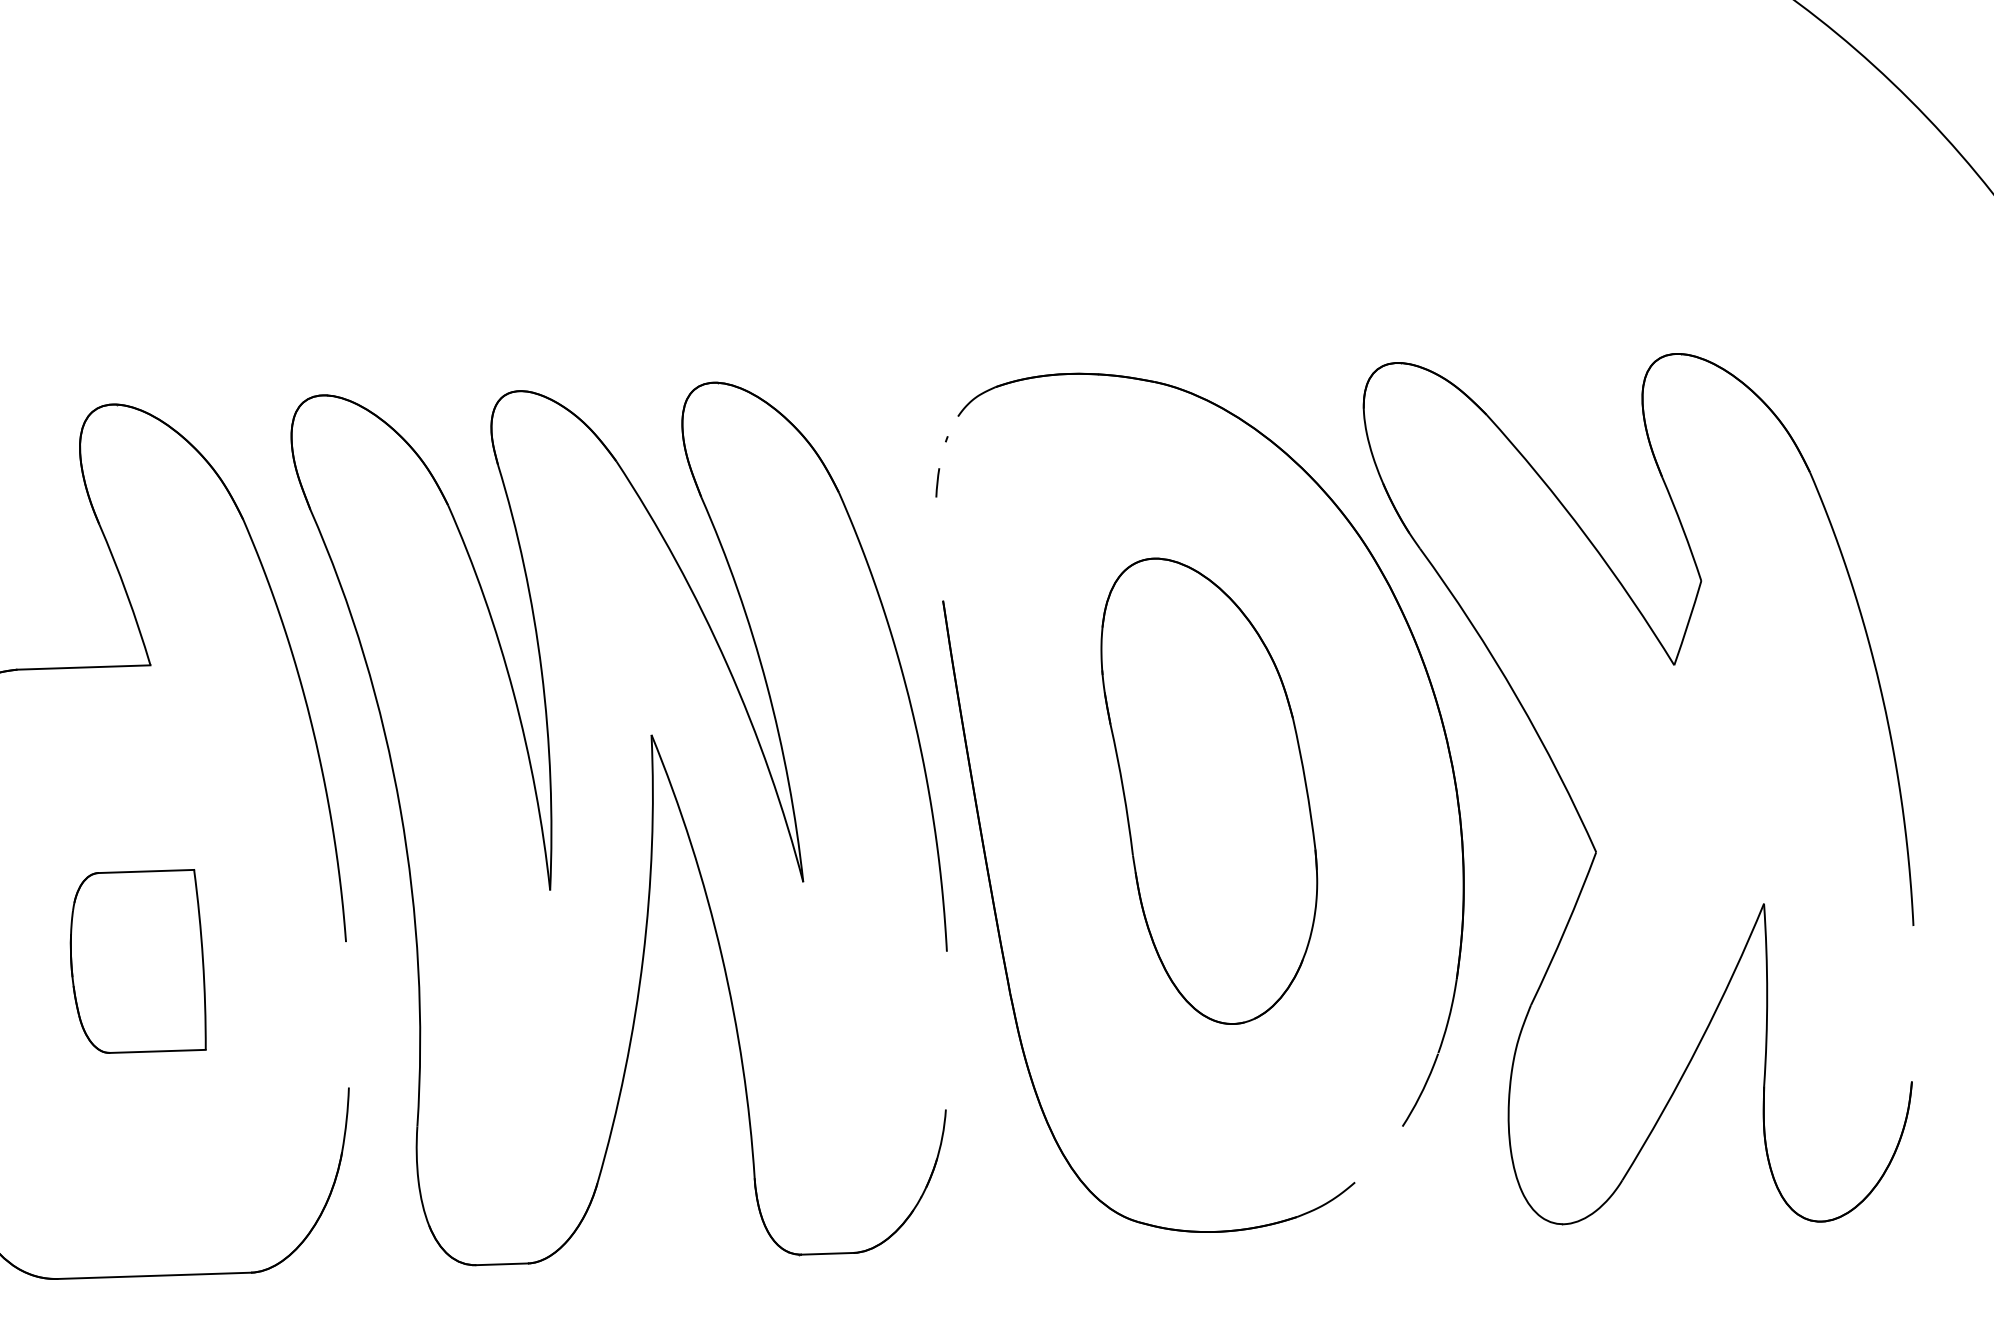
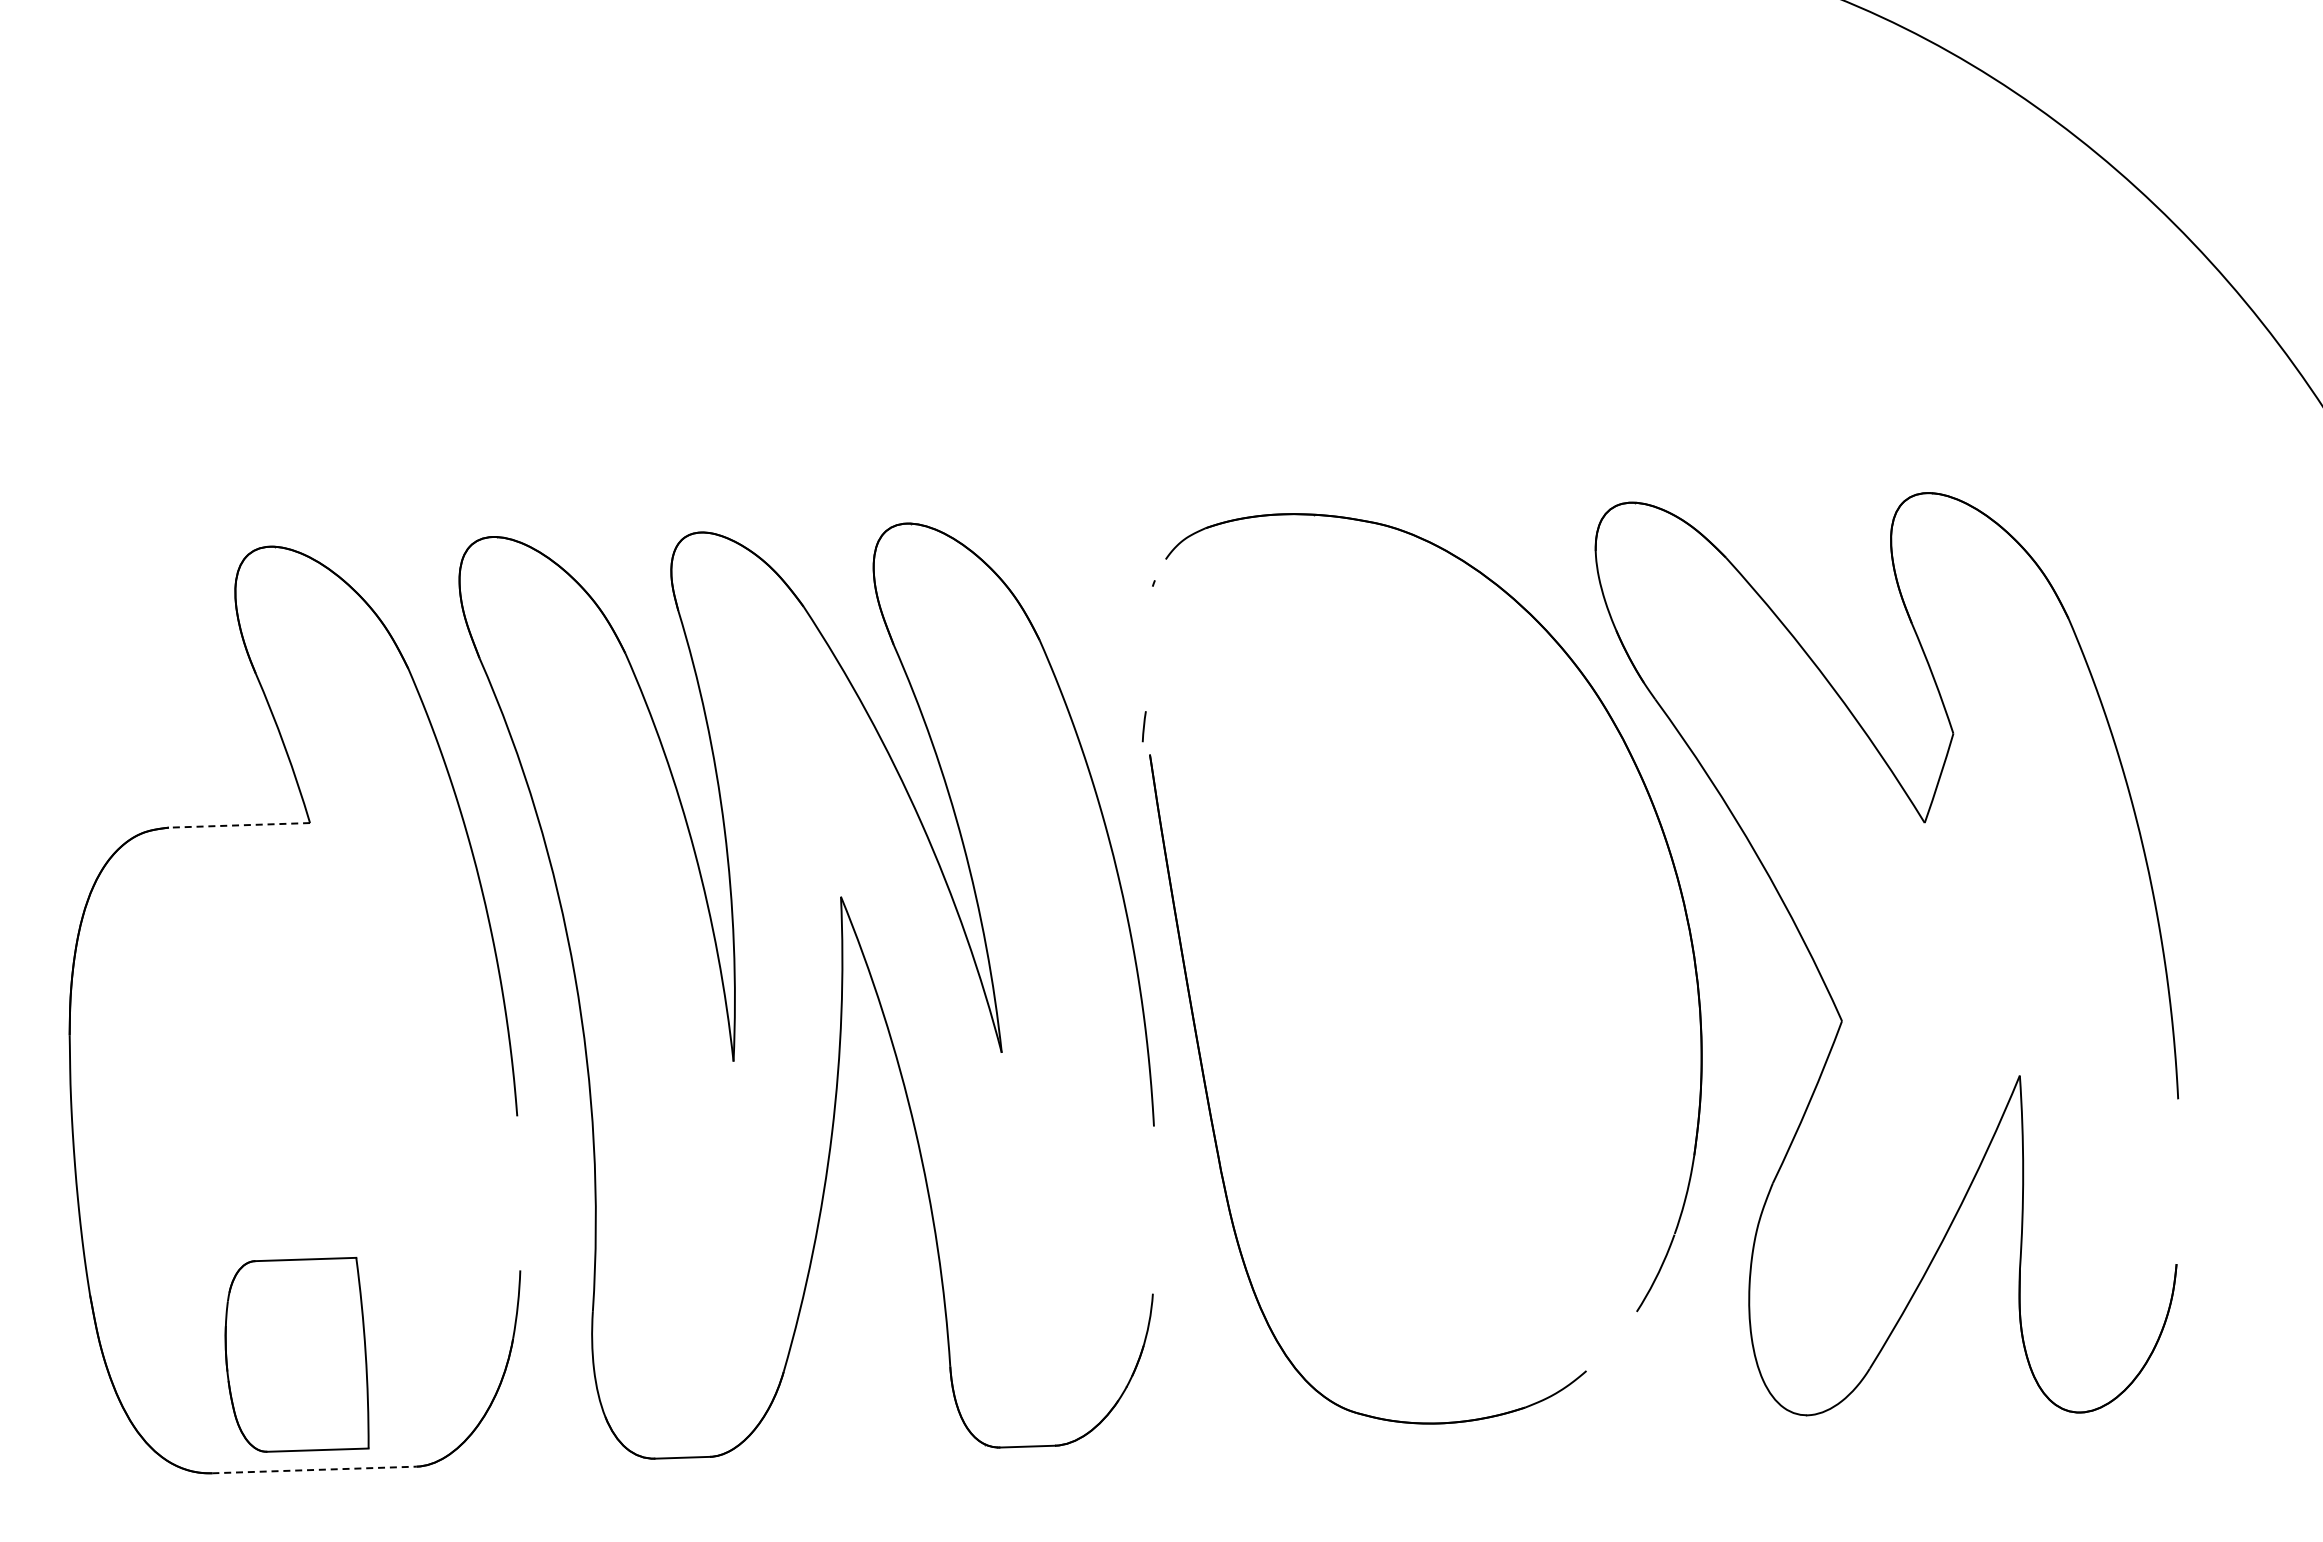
line: (937, 482) -> (1143, 726), moved
line: (83, 667) -> (239, 825), solid -> dashed
part: (1208, 791) -> (1431, 956), removed
part: (137, 961) -> (296, 1354), moved
line: (155, 1275) -> (315, 1469), solid -> dashed

